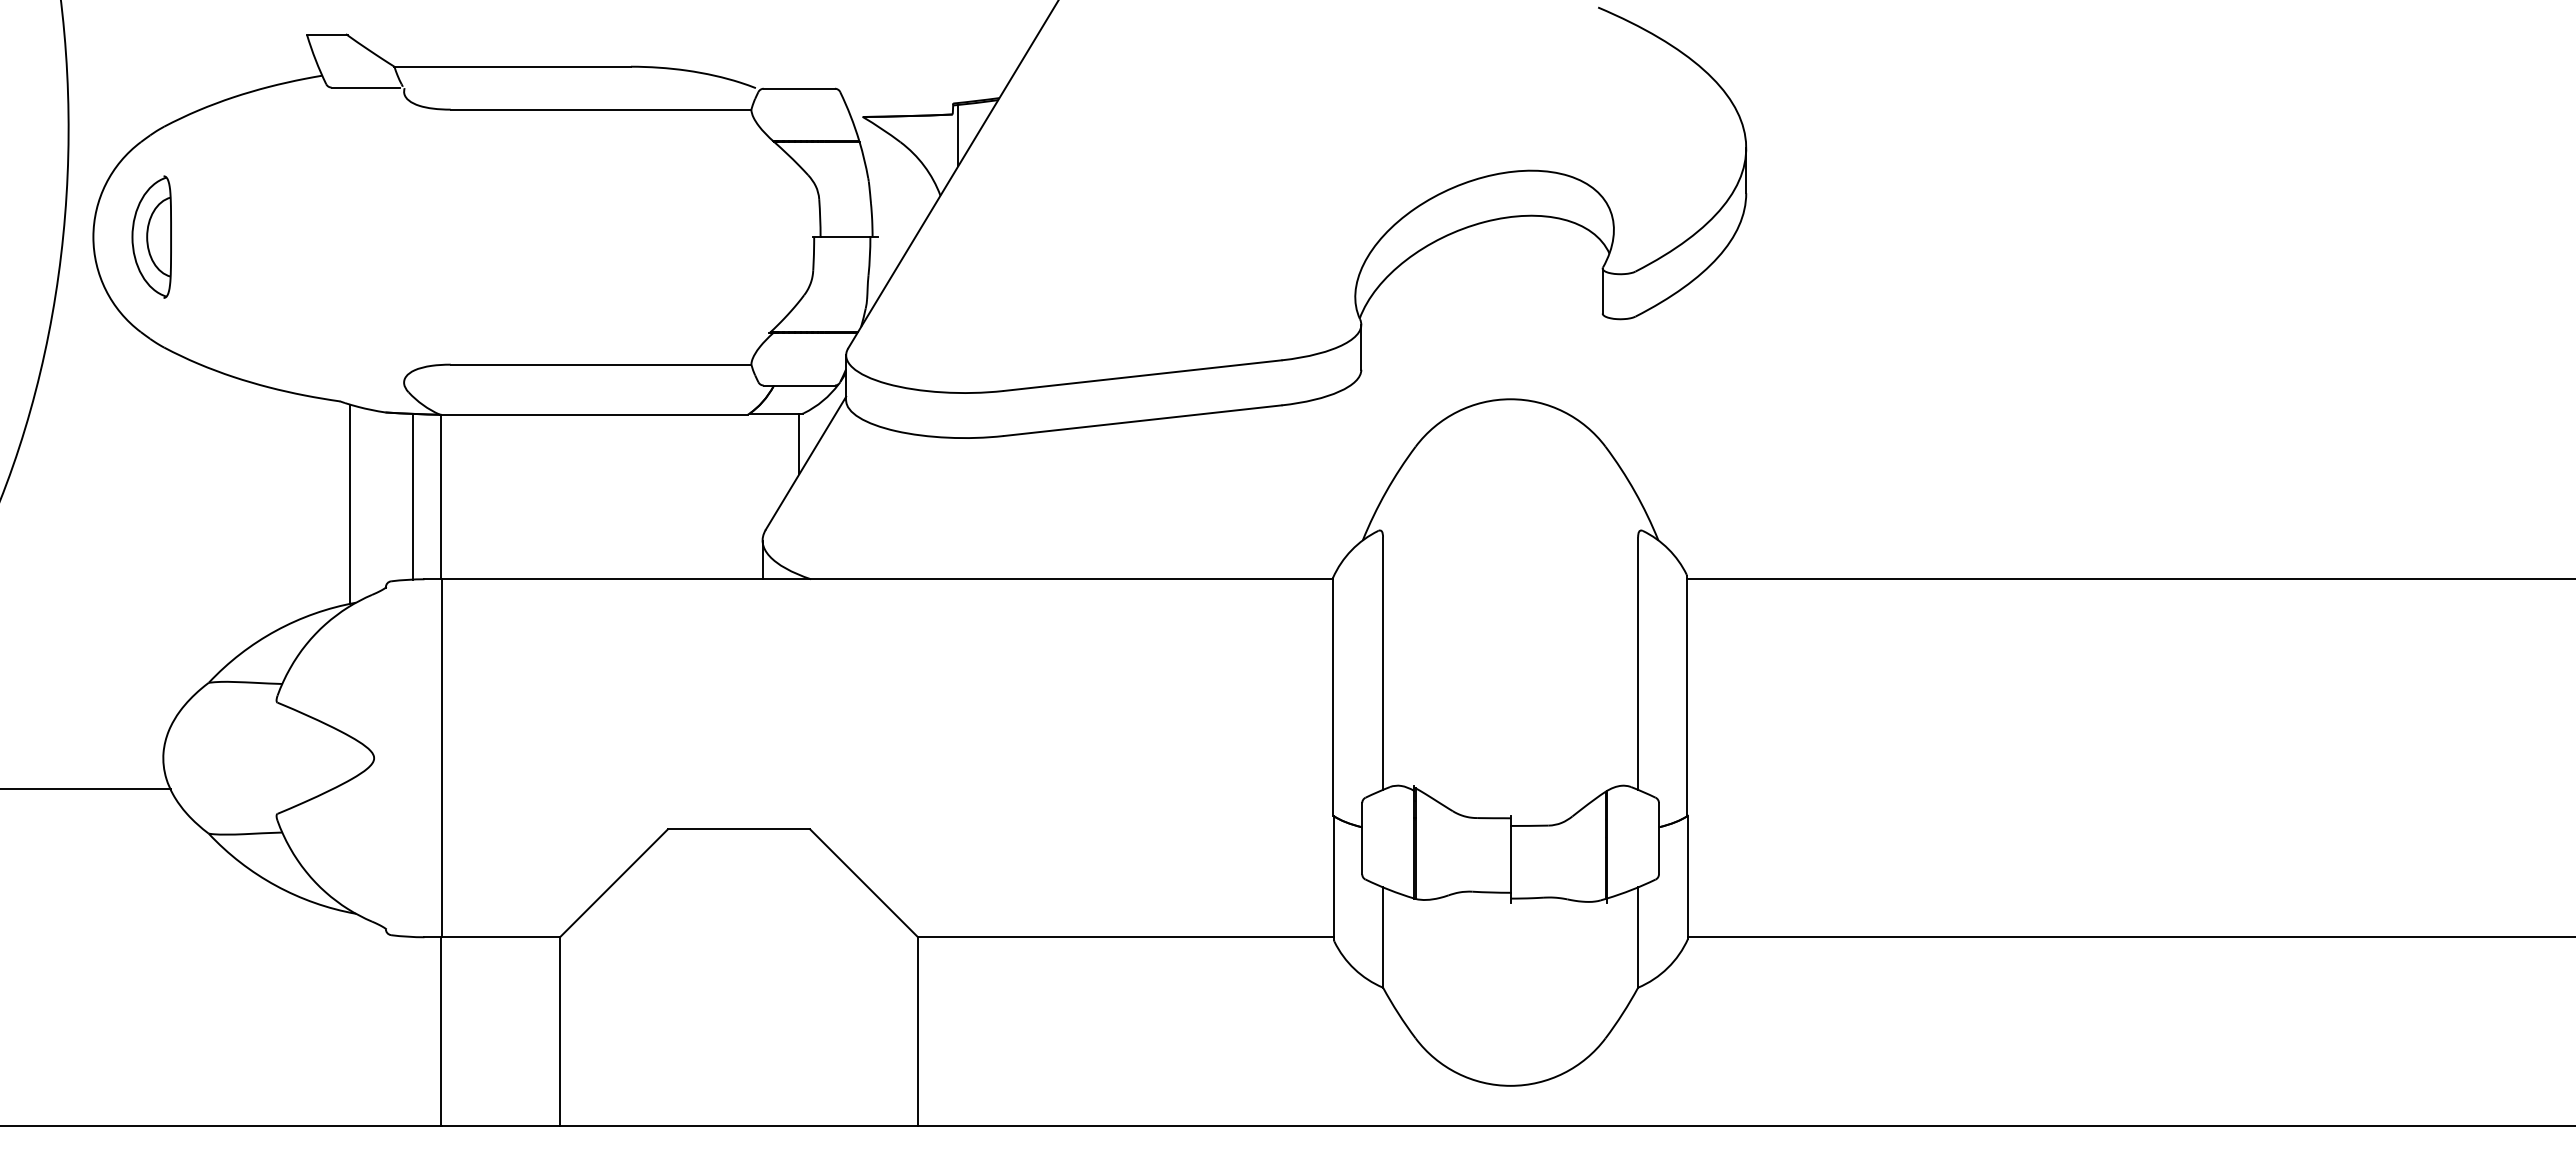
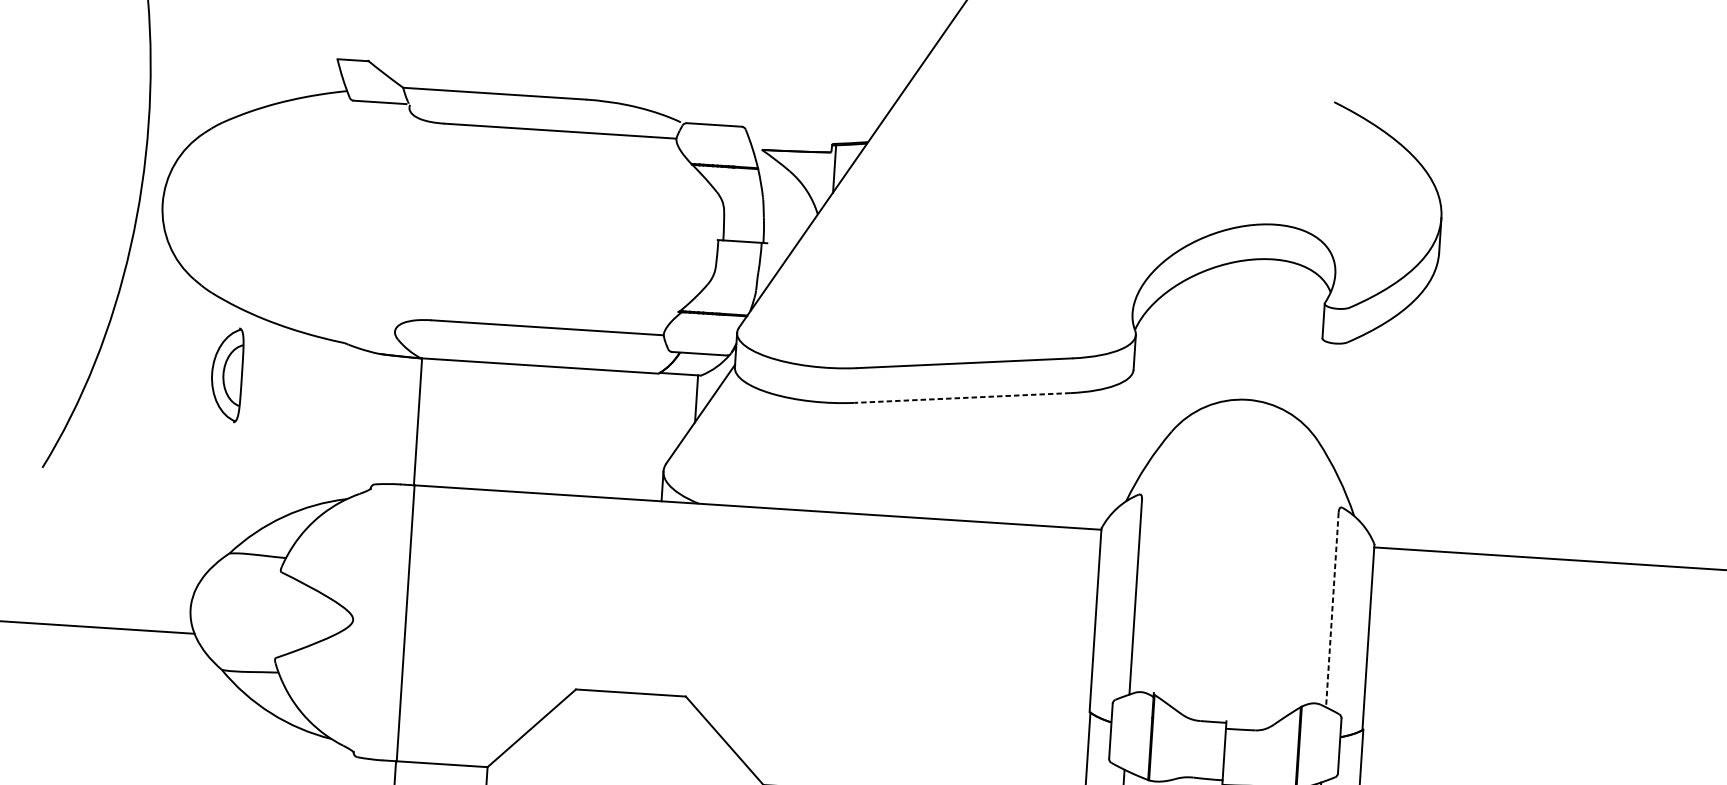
part: (151, 236) -> (226, 374), moved
line: (1142, 420) -> (962, 397), solid -> dashed
line: (412, 496) -> (395, 420), removed
line: (349, 503) -> (346, 422), removed
line: (1638, 664) -> (1332, 610), solid -> dashed

